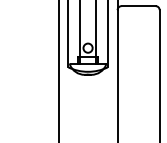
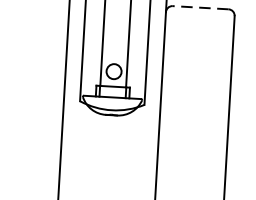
line: (138, 6) -> (200, 8), solid -> dashed

